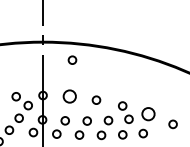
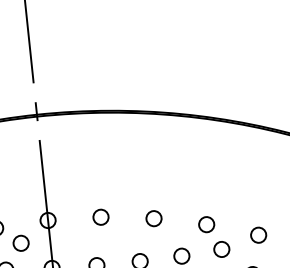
circle: (72, 59) -> (98, 143), removed
circle: (69, 96) -> (100, 216), size x0.62
circle: (147, 113) -> (256, 234), size x0.62

